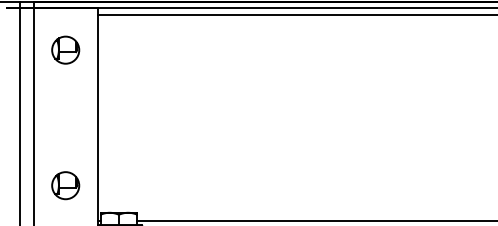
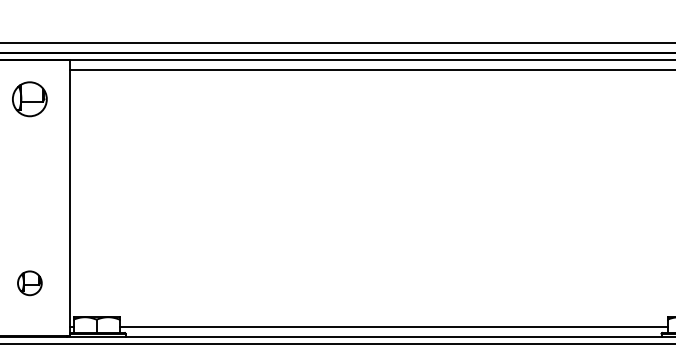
part: (65, 50) -> (29, 99), moved
part: (65, 185) -> (29, 283), size x0.7

